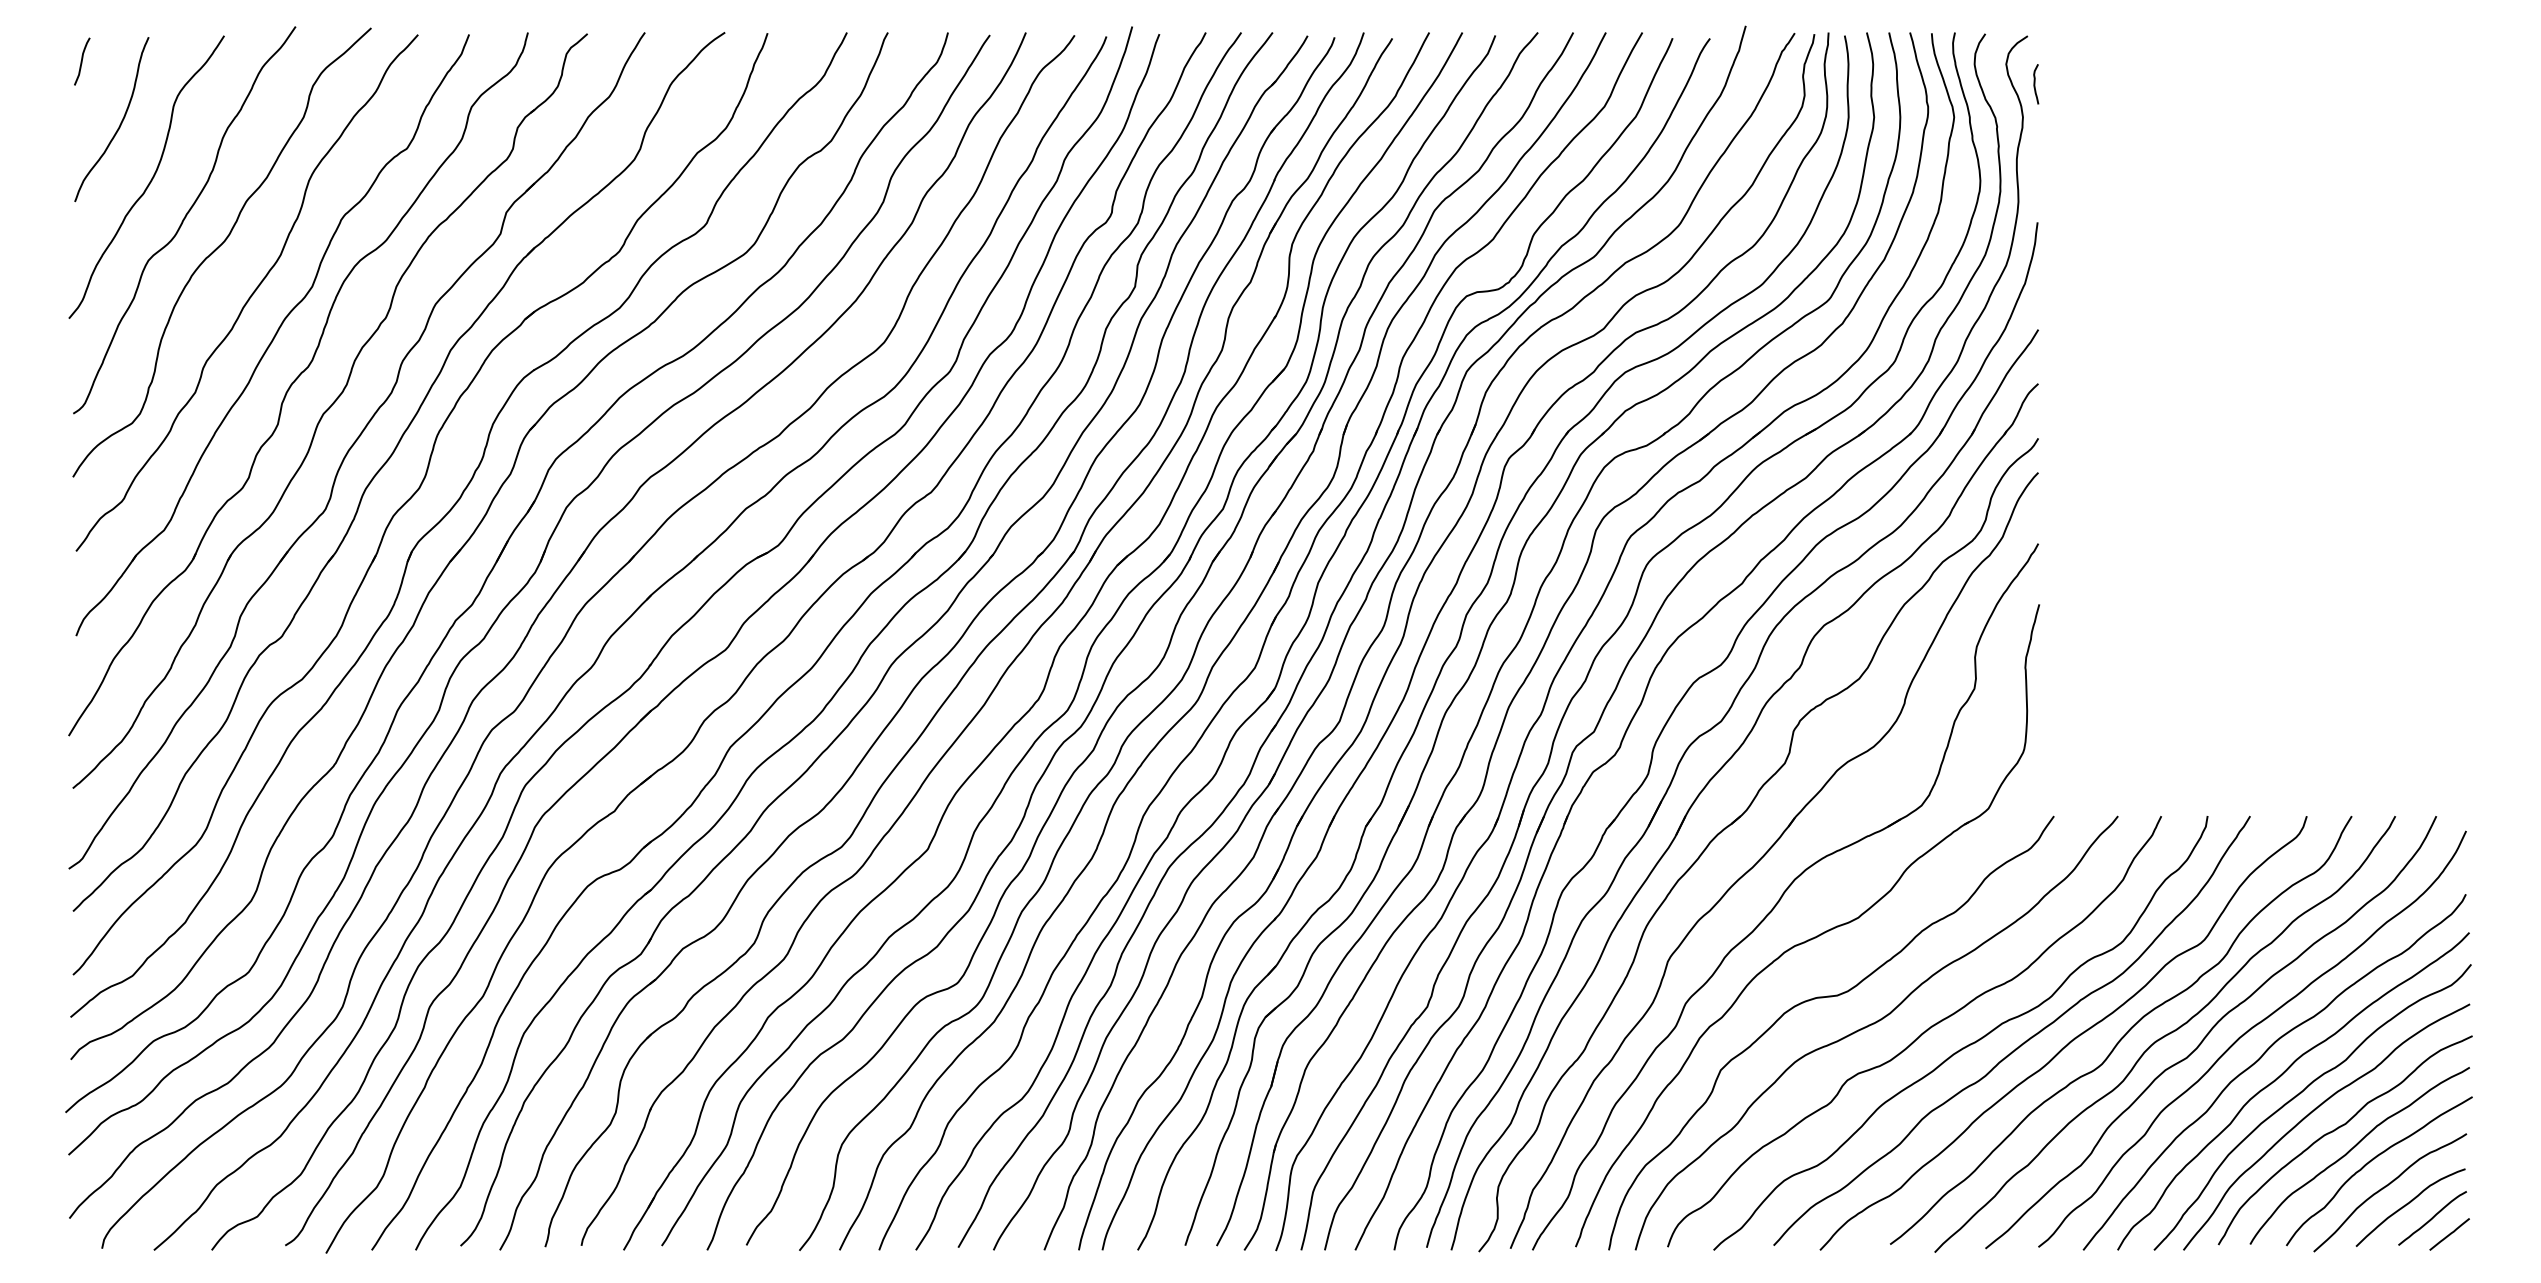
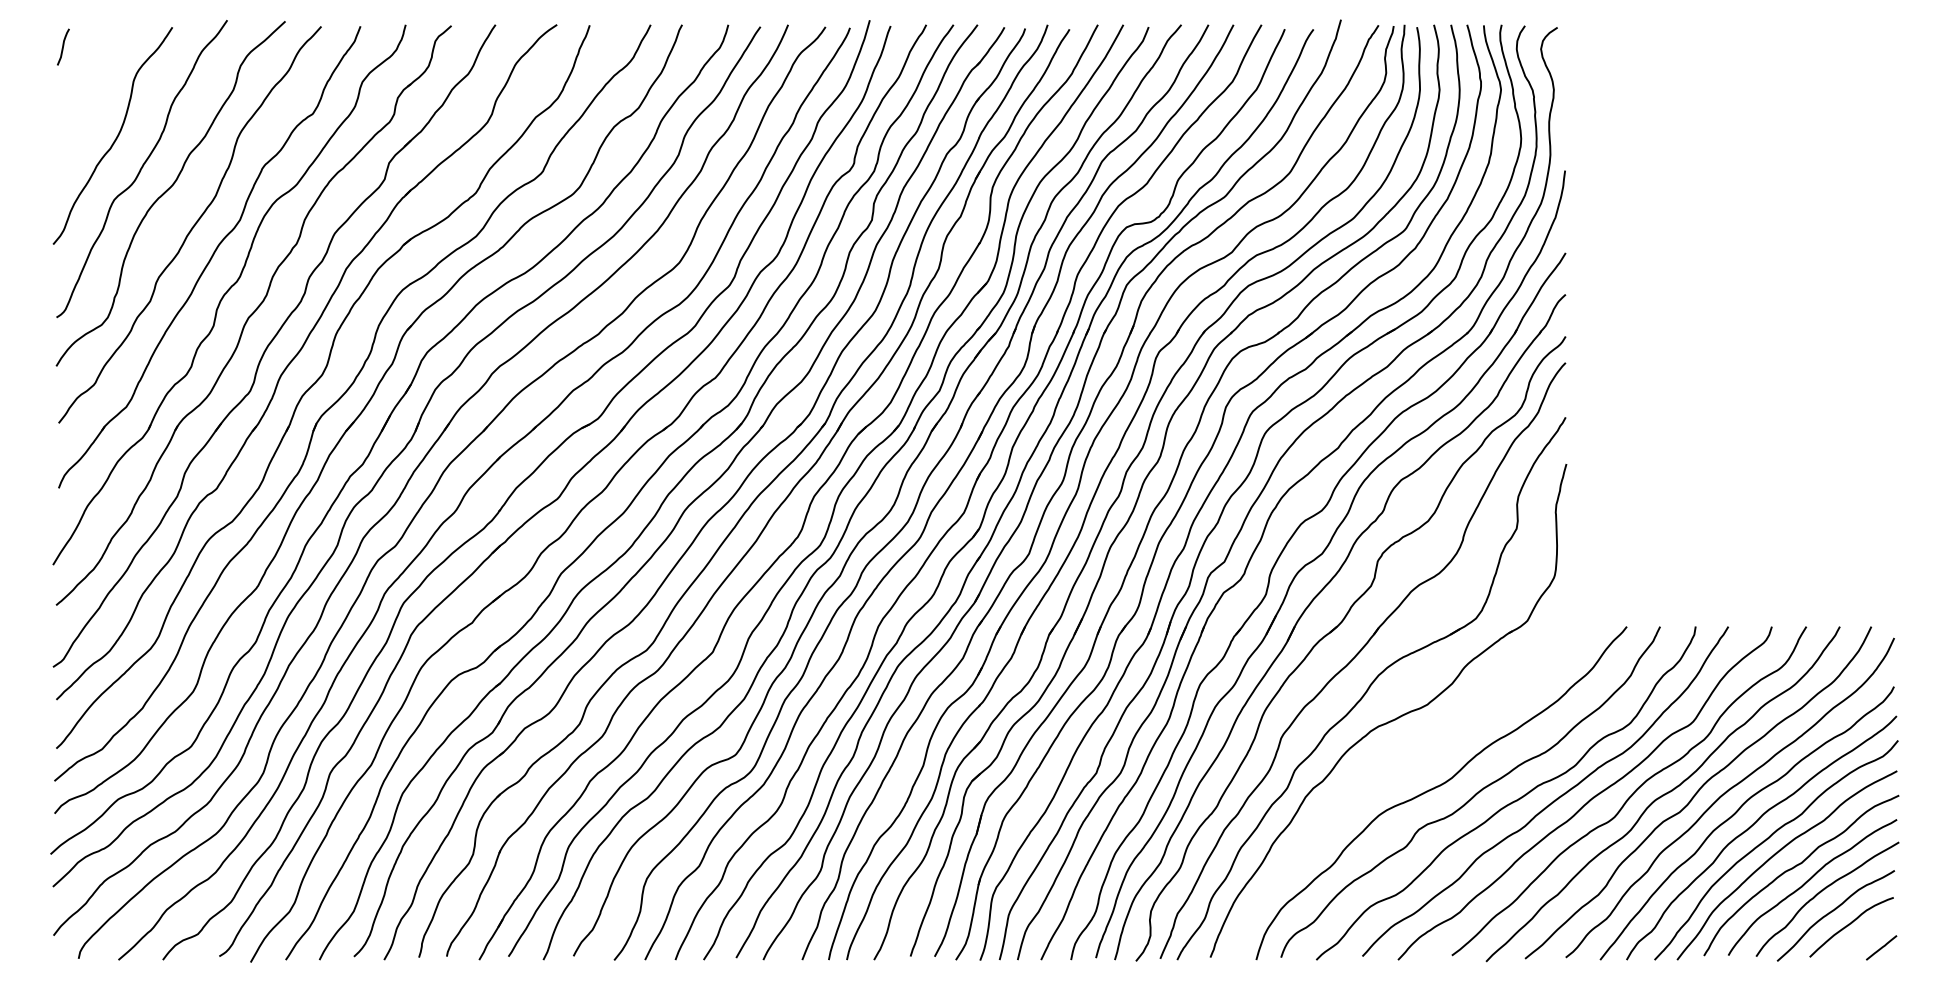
curve: (2035, 84) -> (1563, 64), removed
curve: (119, 124) -> (92, 95), removed
curve: (1823, 998) -> (1400, 766), removed
curve: (2432, 1218) -> (1868, 935), removed

